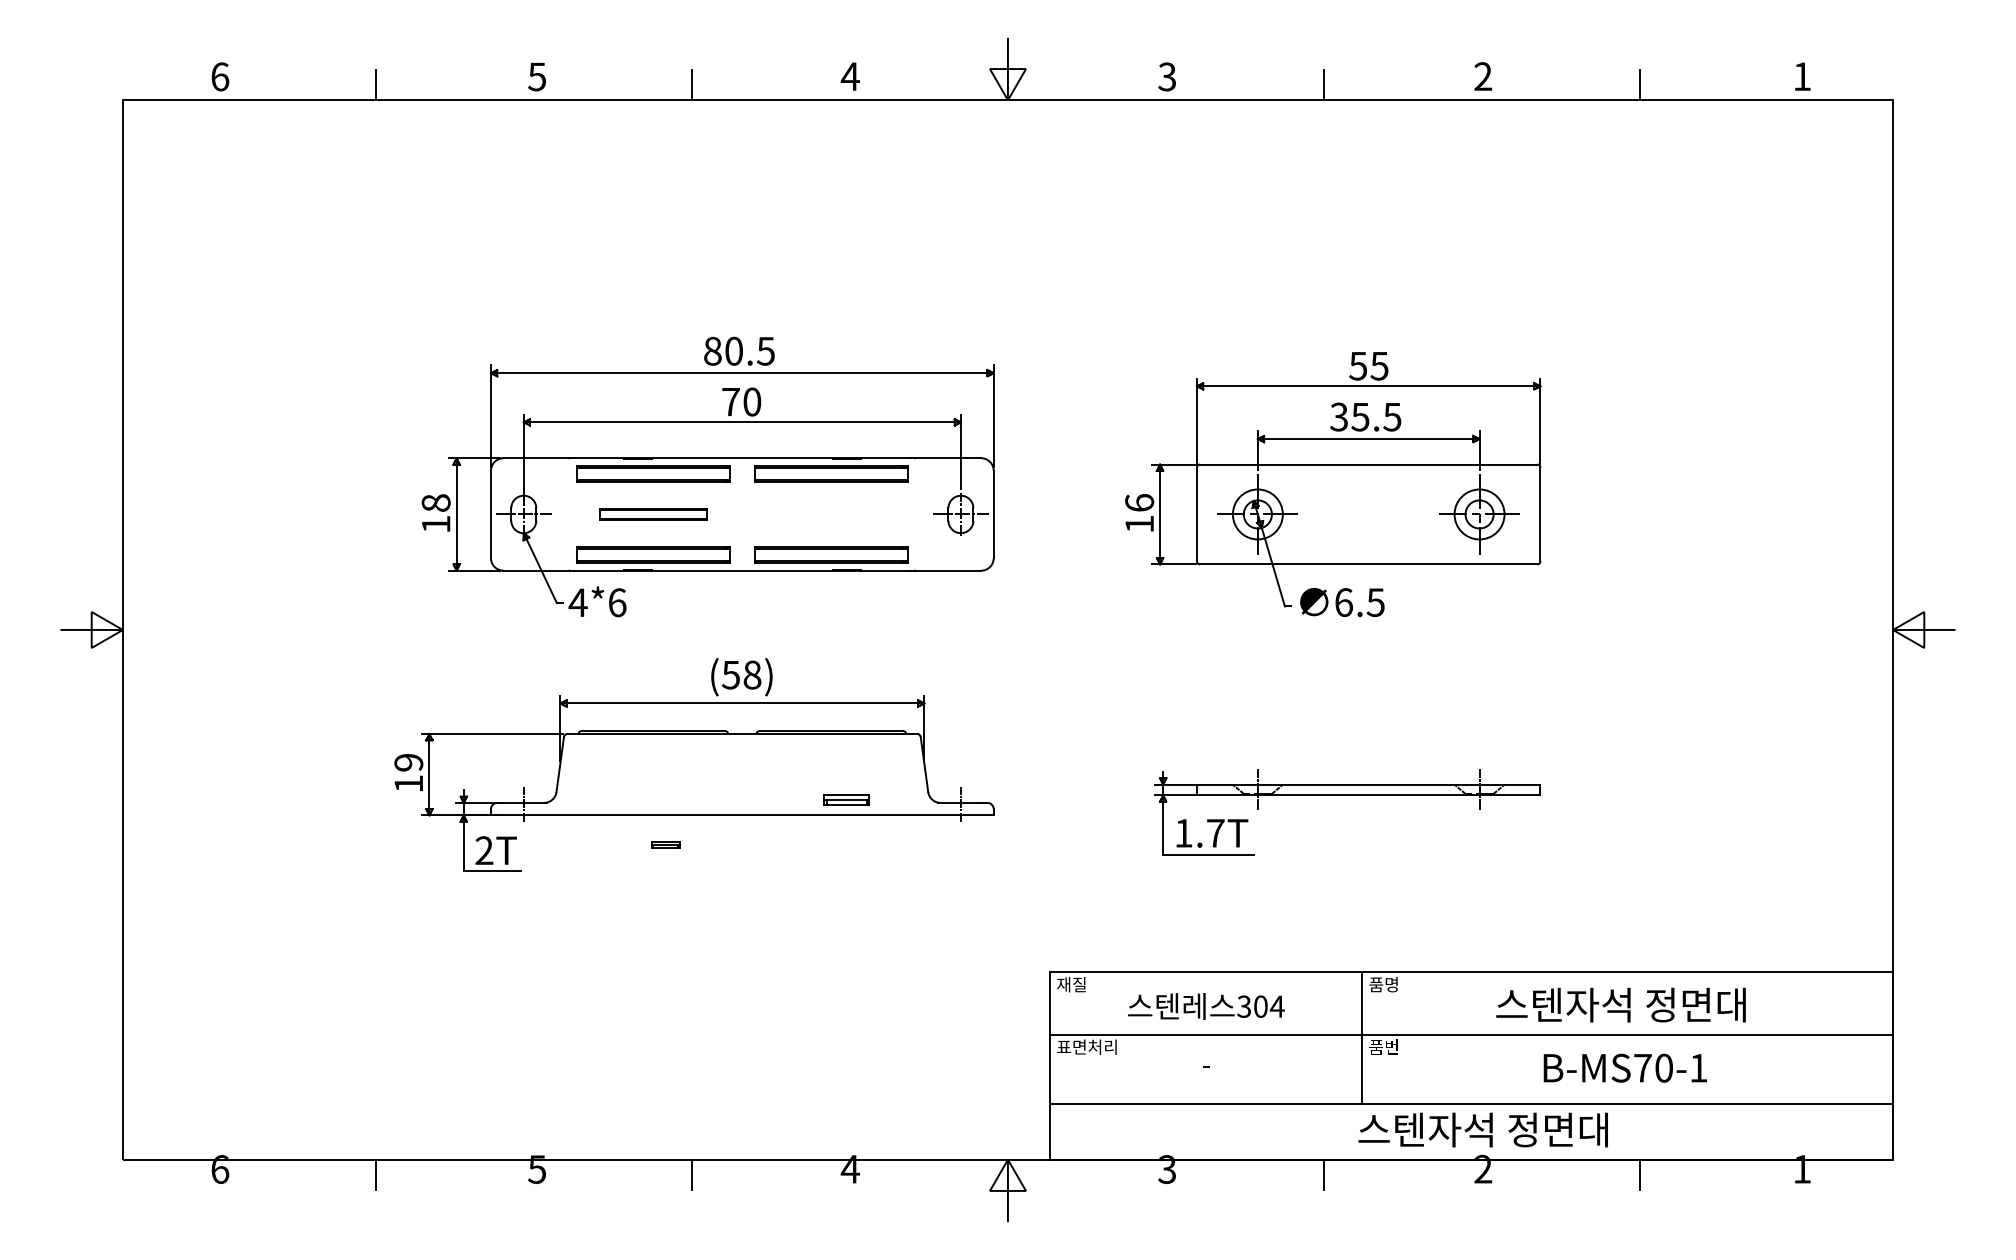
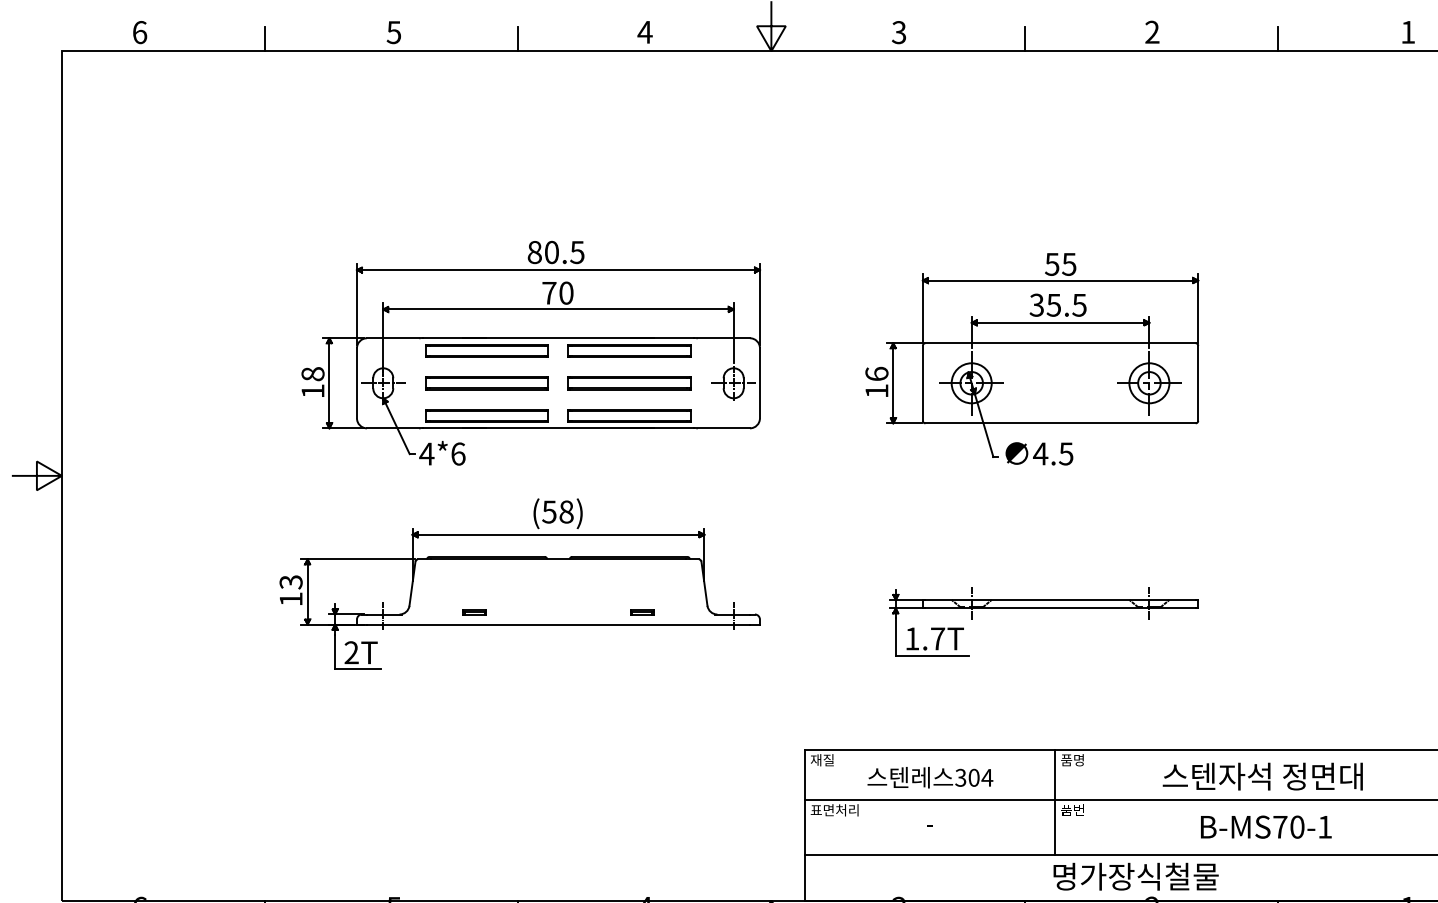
part: (653, 514) -> (487, 383), size x1.43
part: (831, 514) -> (629, 383), added
text: (1343, 602) -> (1040, 453), 6.5 -> 4.5
text: (408, 762) -> (290, 582), 19 -> 13
part: (846, 799) -> (641, 611), size x0.62
part: (665, 844) -> (474, 611), moved
text: (1482, 1129) -> (1151, 876), 스텐자석 정면대 -> 명가장식철물

